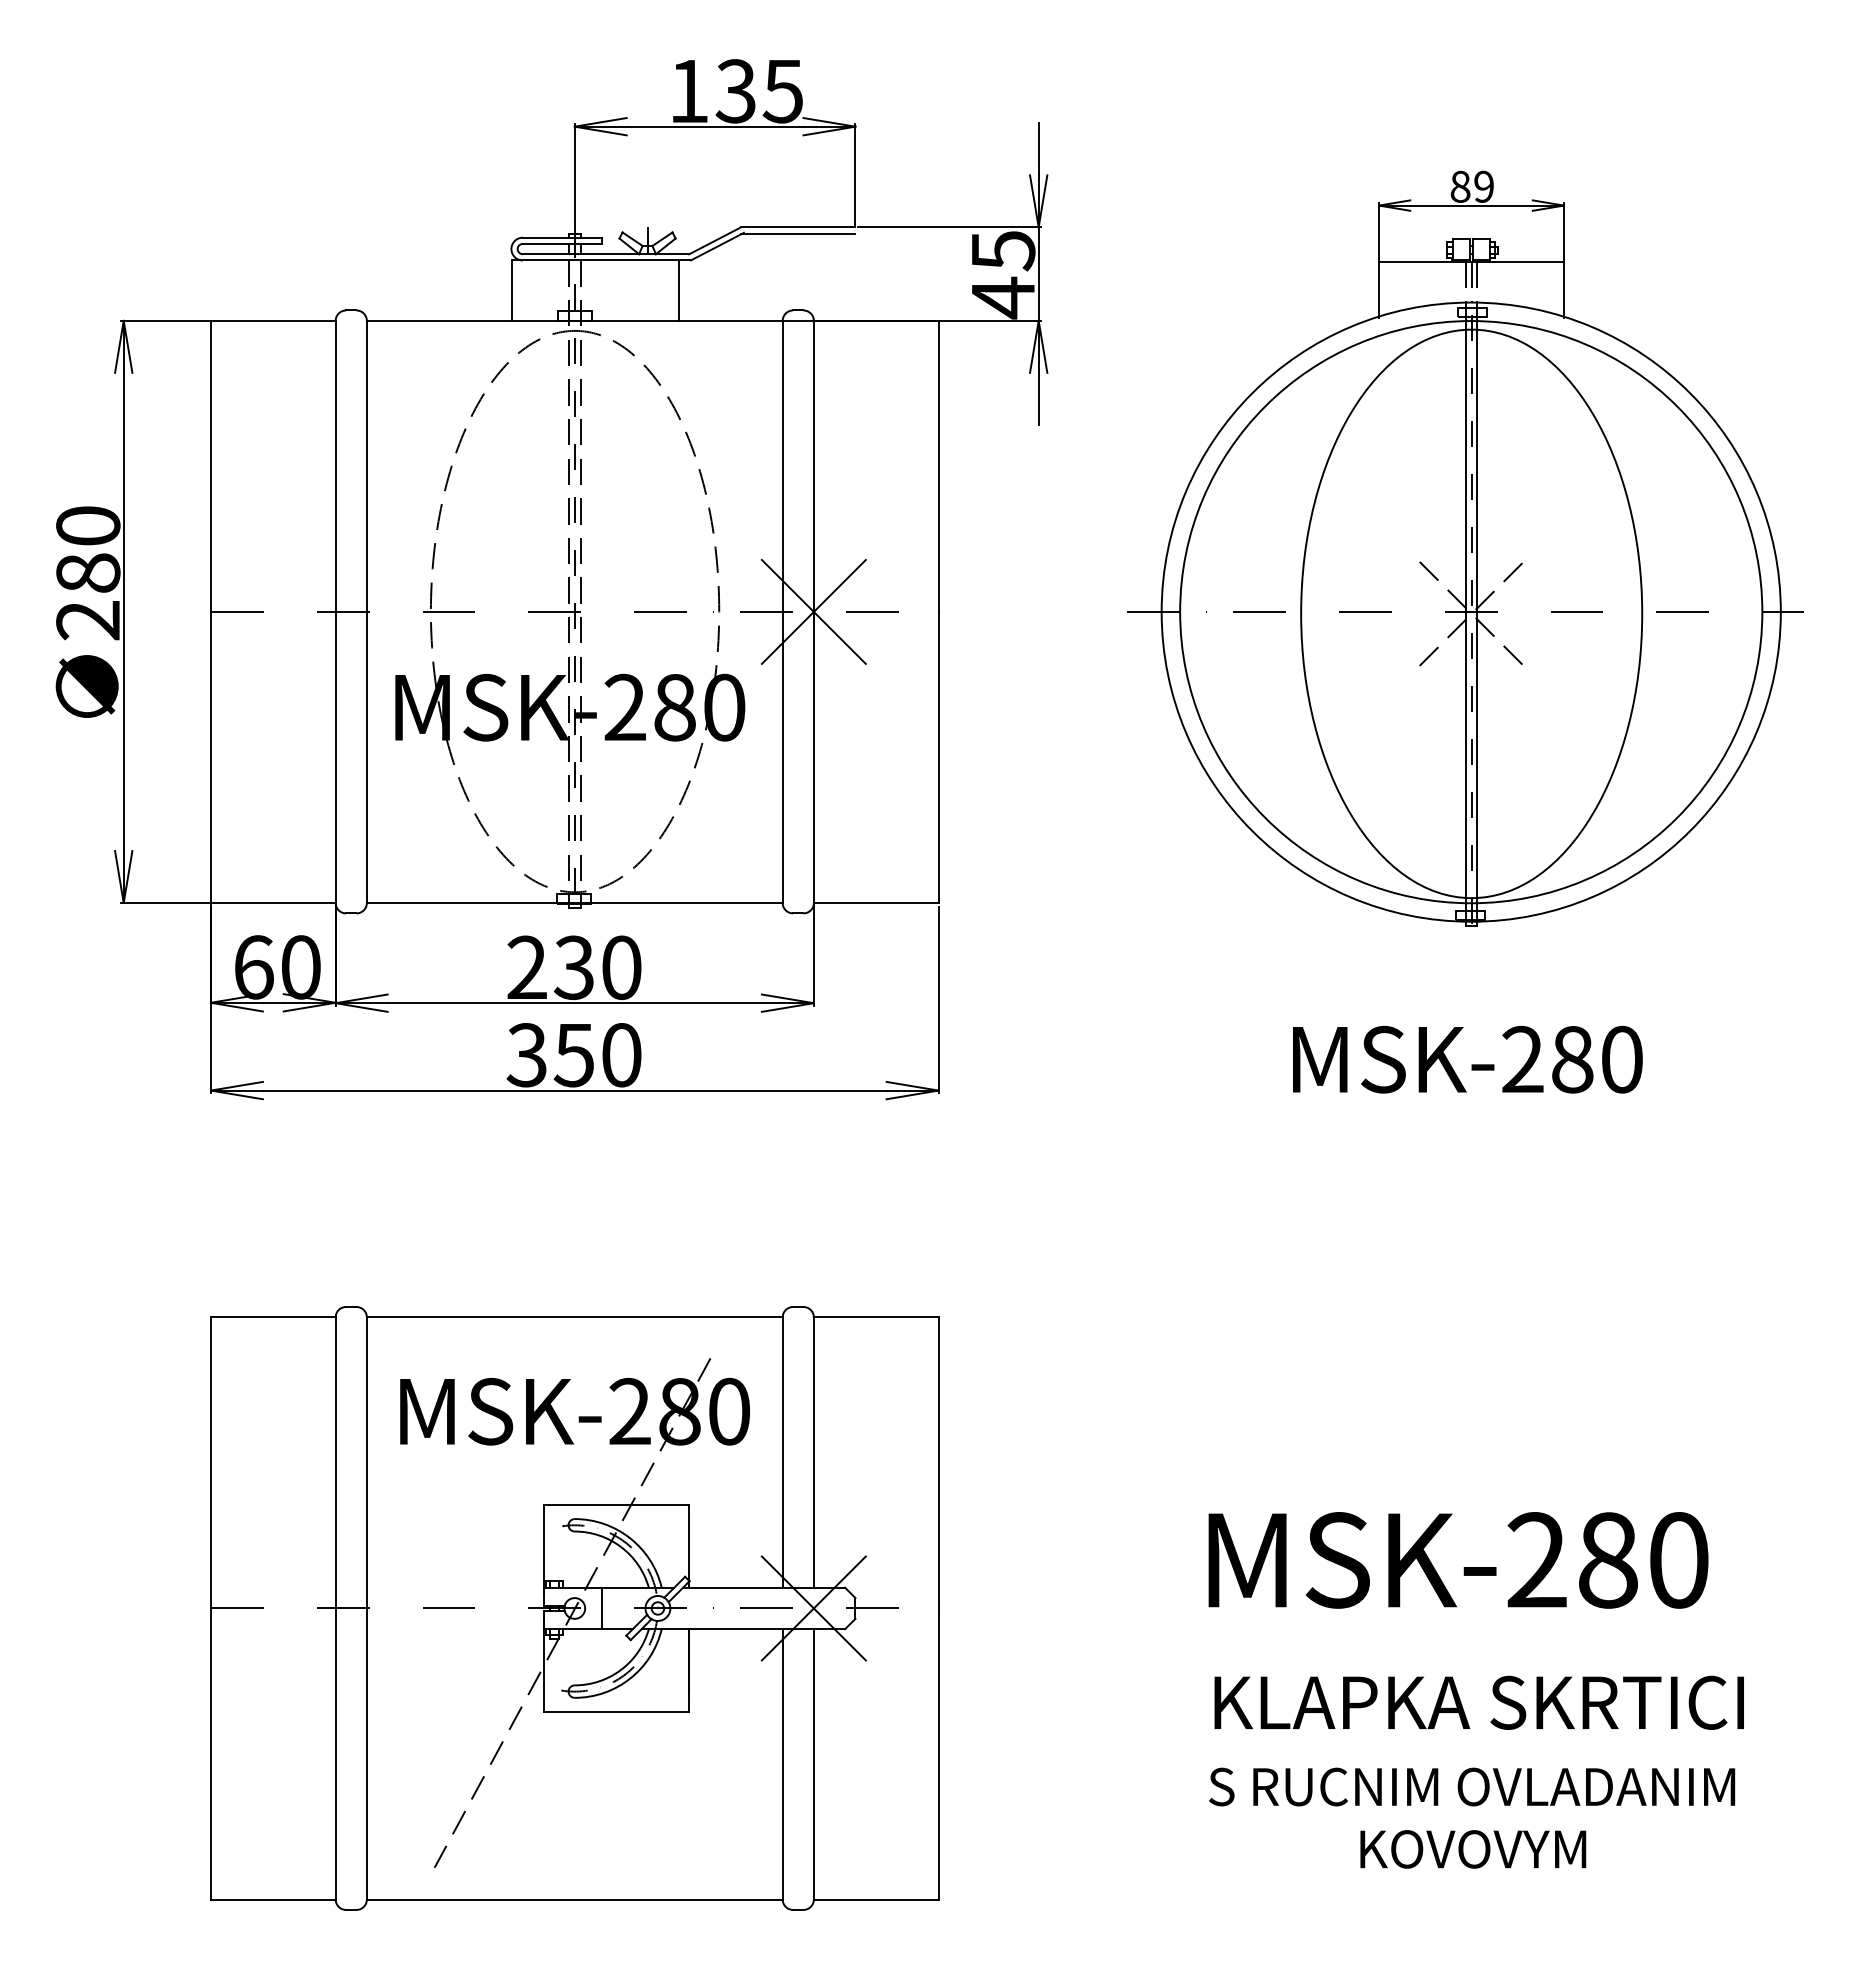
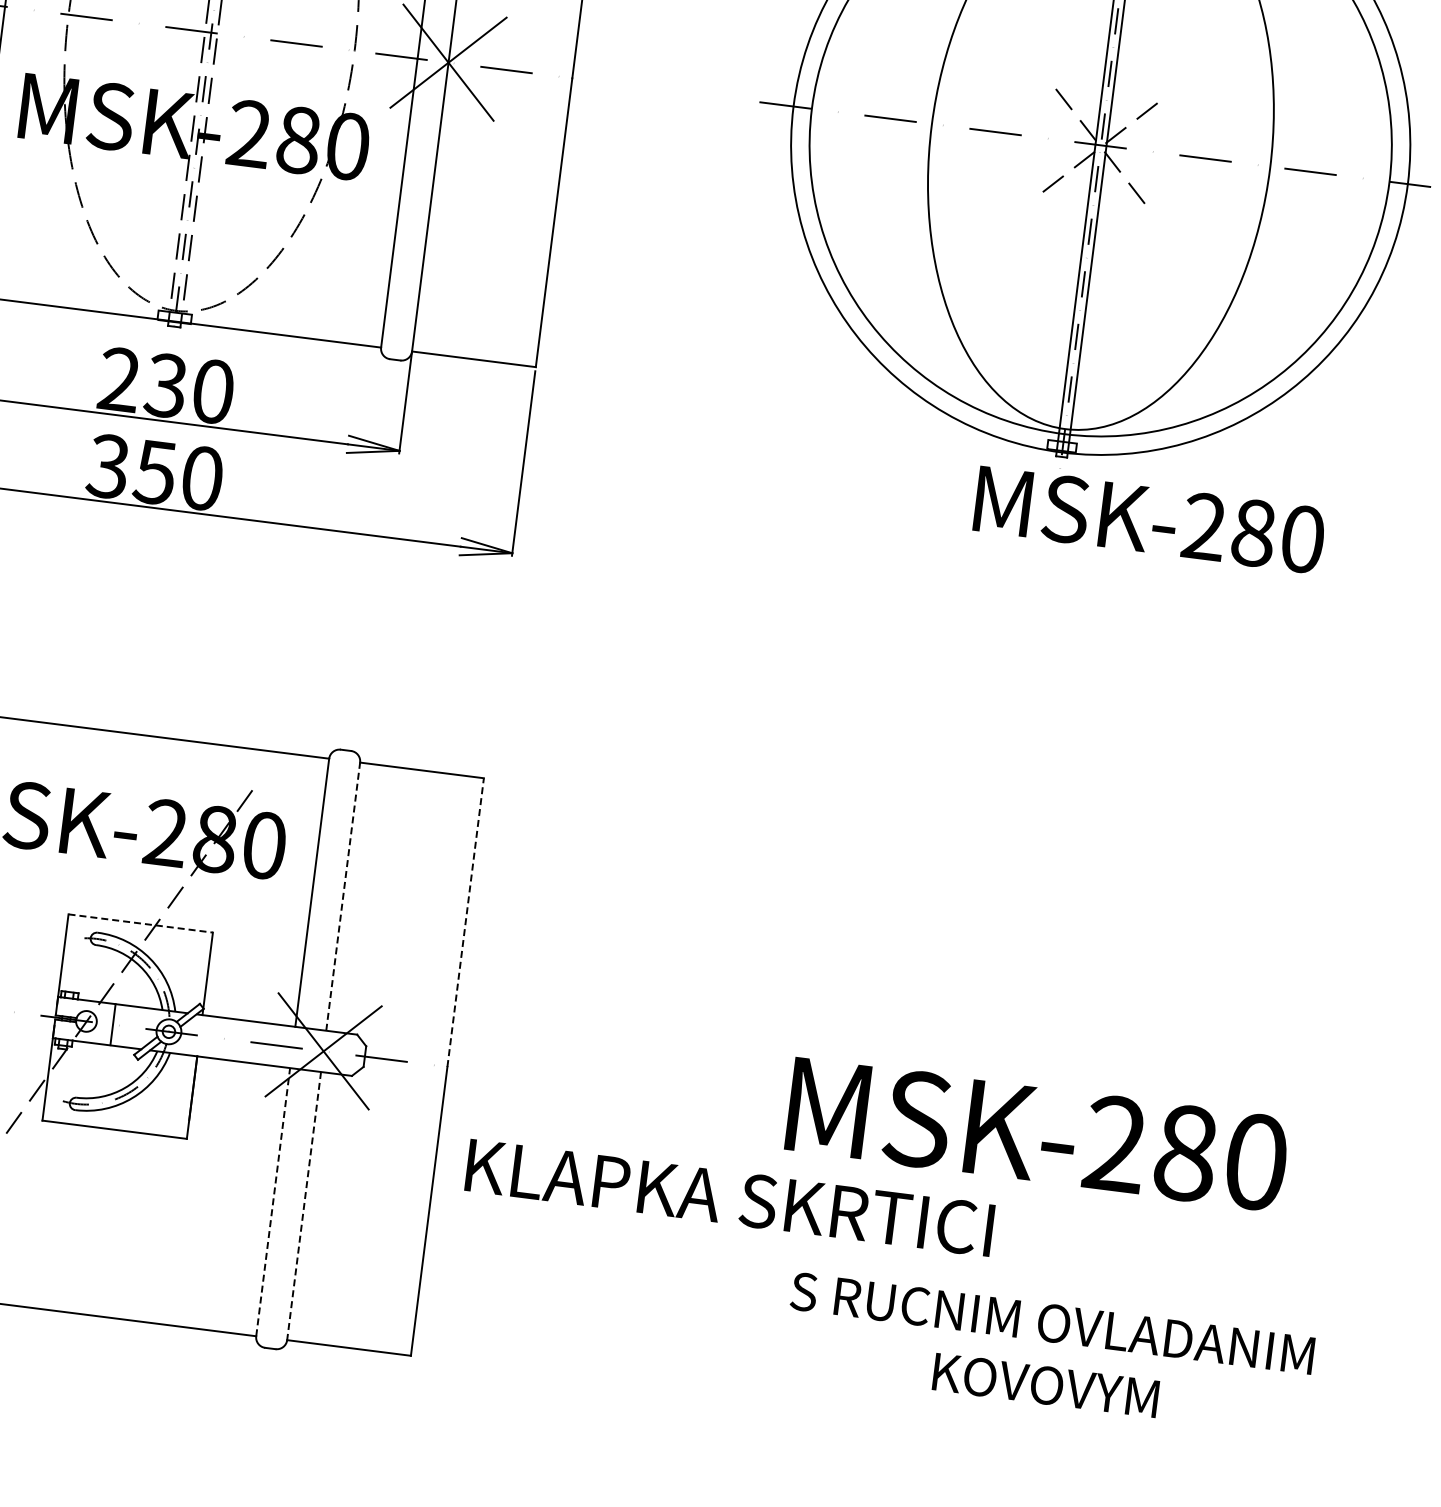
text: (1467, 1059) -> (1149, 519), moved
line: (813, 1452) -> (342, 896), solid -> dashed
line: (938, 1462) -> (465, 922), solid -> dashed
line: (616, 1504) -> (140, 923), solid -> dashed
text: (1458, 1560) -> (1037, 1134), moved
text: (1478, 1702) -> (729, 1197), moved
line: (782, 1763) -> (273, 1201), solid -> dashed
line: (813, 1764) -> (303, 1206), solid -> dashed
text: (1472, 1817) -> (1049, 1353), moved

